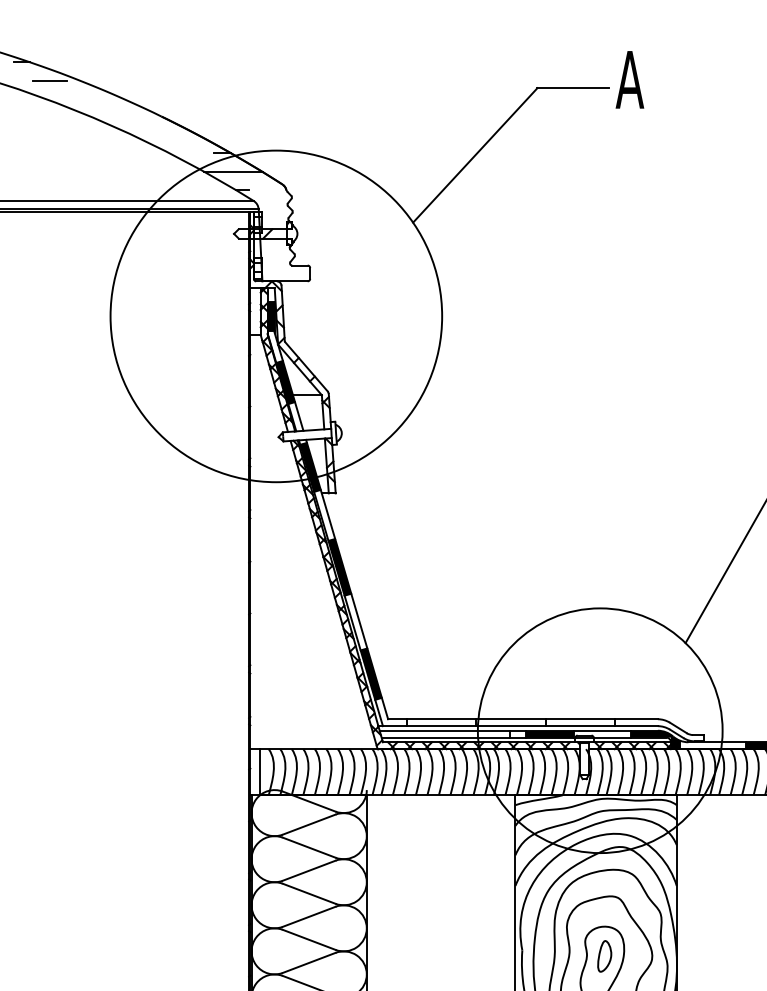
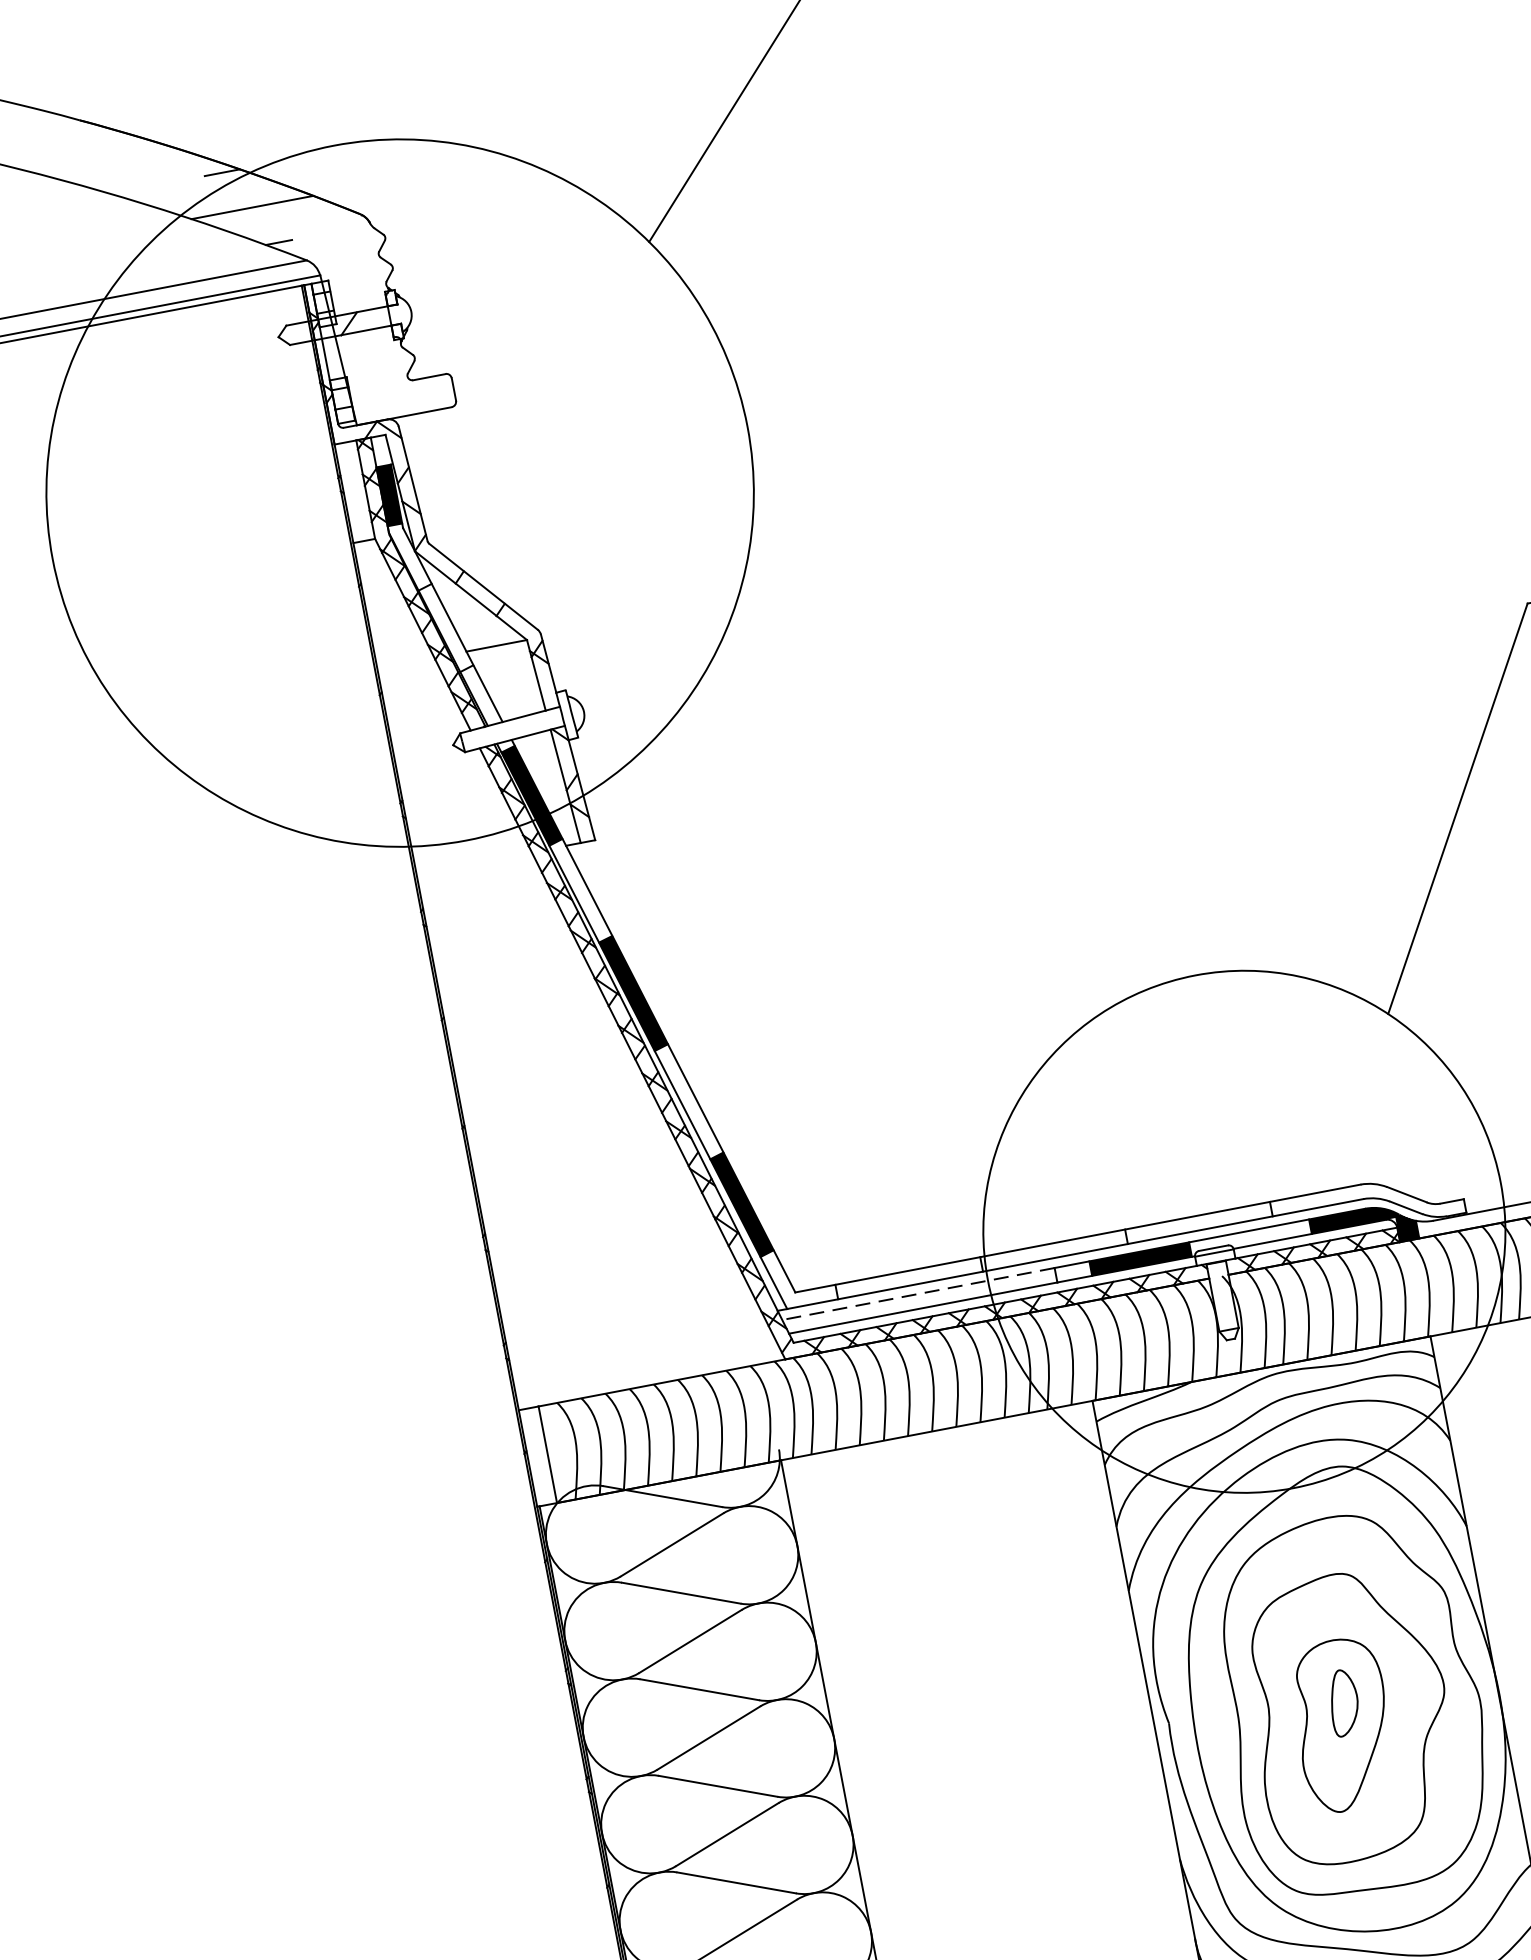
fill: (285, 382) -> (445, 627), removed
line: (444, 730) -> (917, 1293), solid -> dashed

